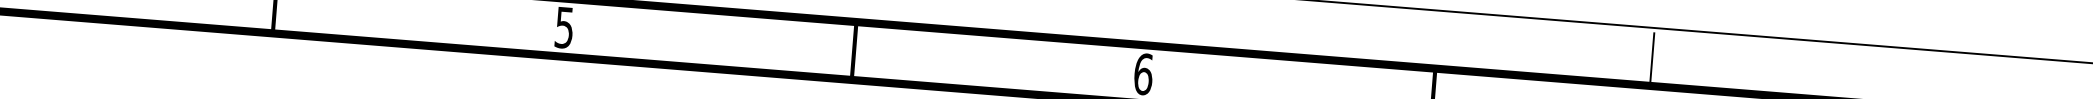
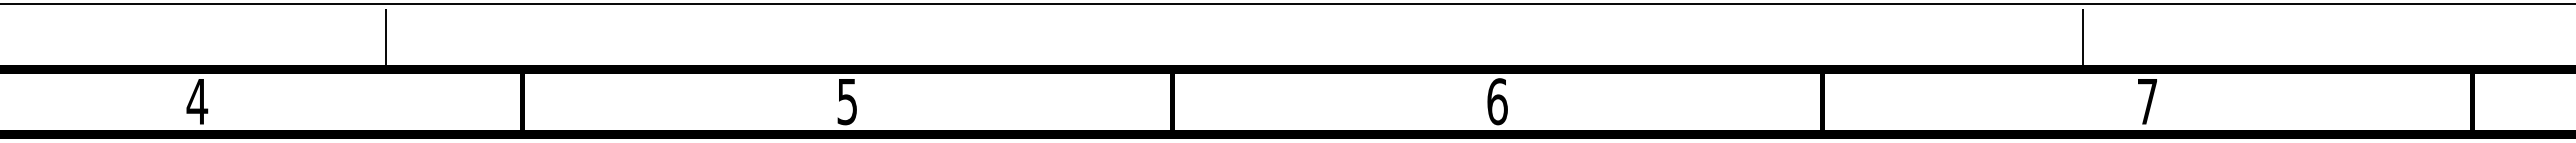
line: (1652, 56) -> (2082, 36), moved

